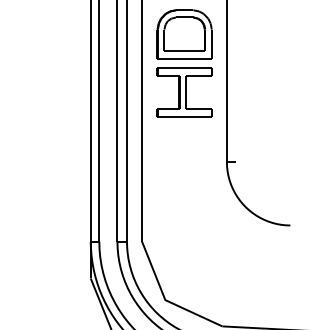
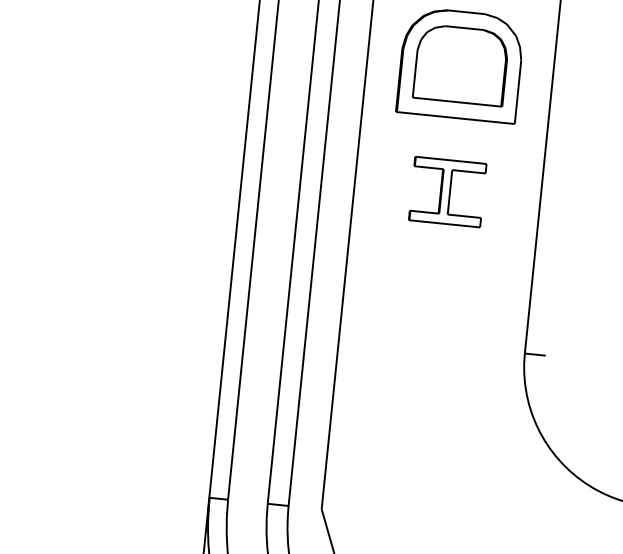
part: (184, 92) -> (447, 192), size x0.6

